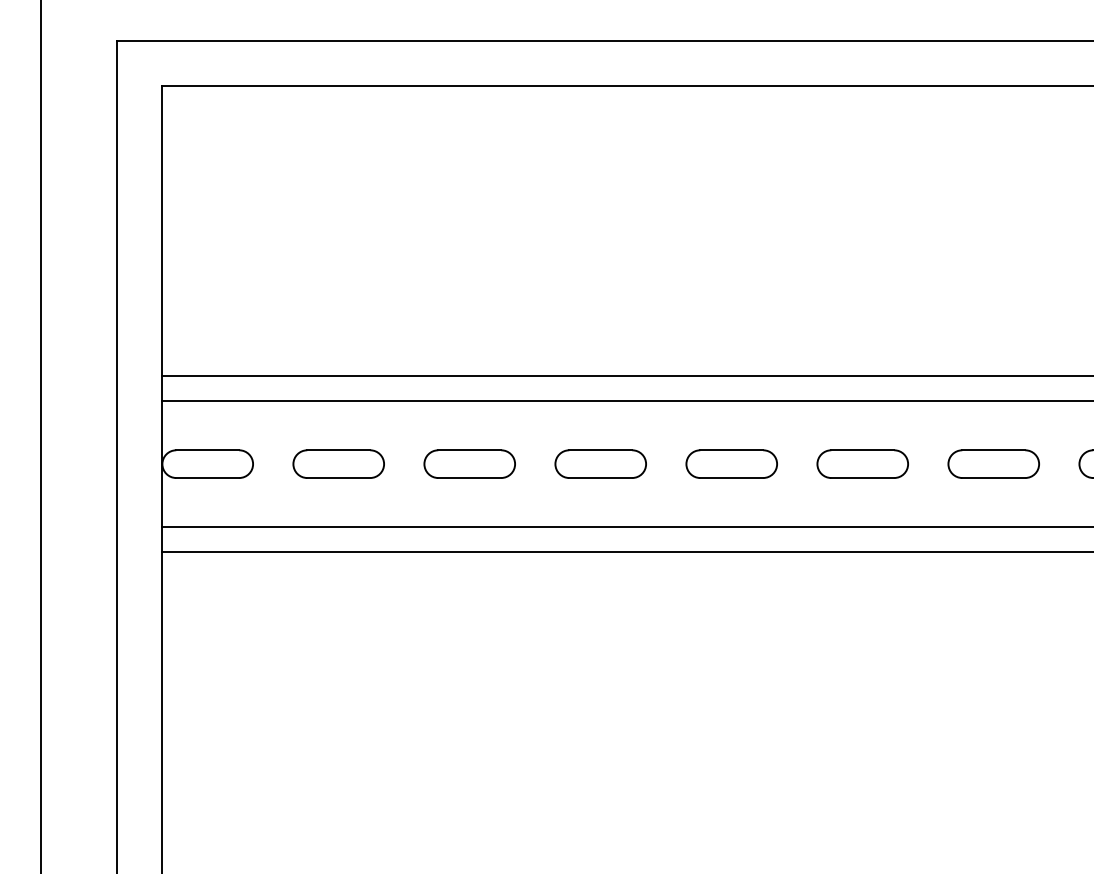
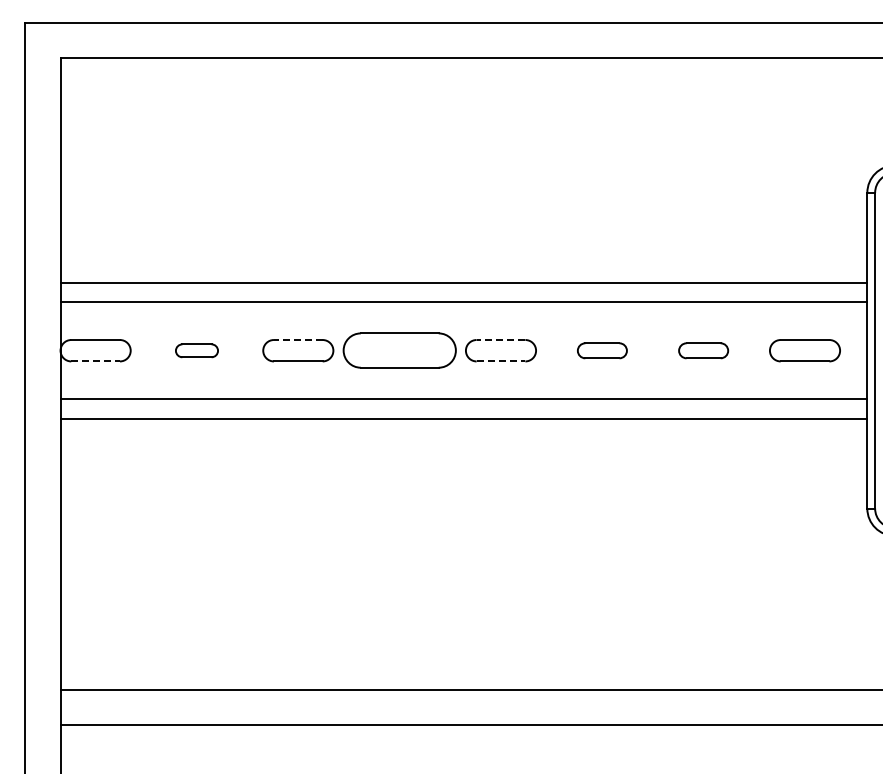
line: (468, 449) -> (297, 339), solid -> dashed
line: (731, 449) -> (500, 339), solid -> dashed
part: (338, 463) -> (196, 350), size x0.6
part: (600, 463) -> (399, 350), size x1.6
part: (862, 463) -> (602, 350), size x0.7
part: (993, 463) -> (703, 350), size x0.7
line: (208, 478) -> (96, 361), solid -> dashed
line: (732, 478) -> (501, 361), solid -> dashed

